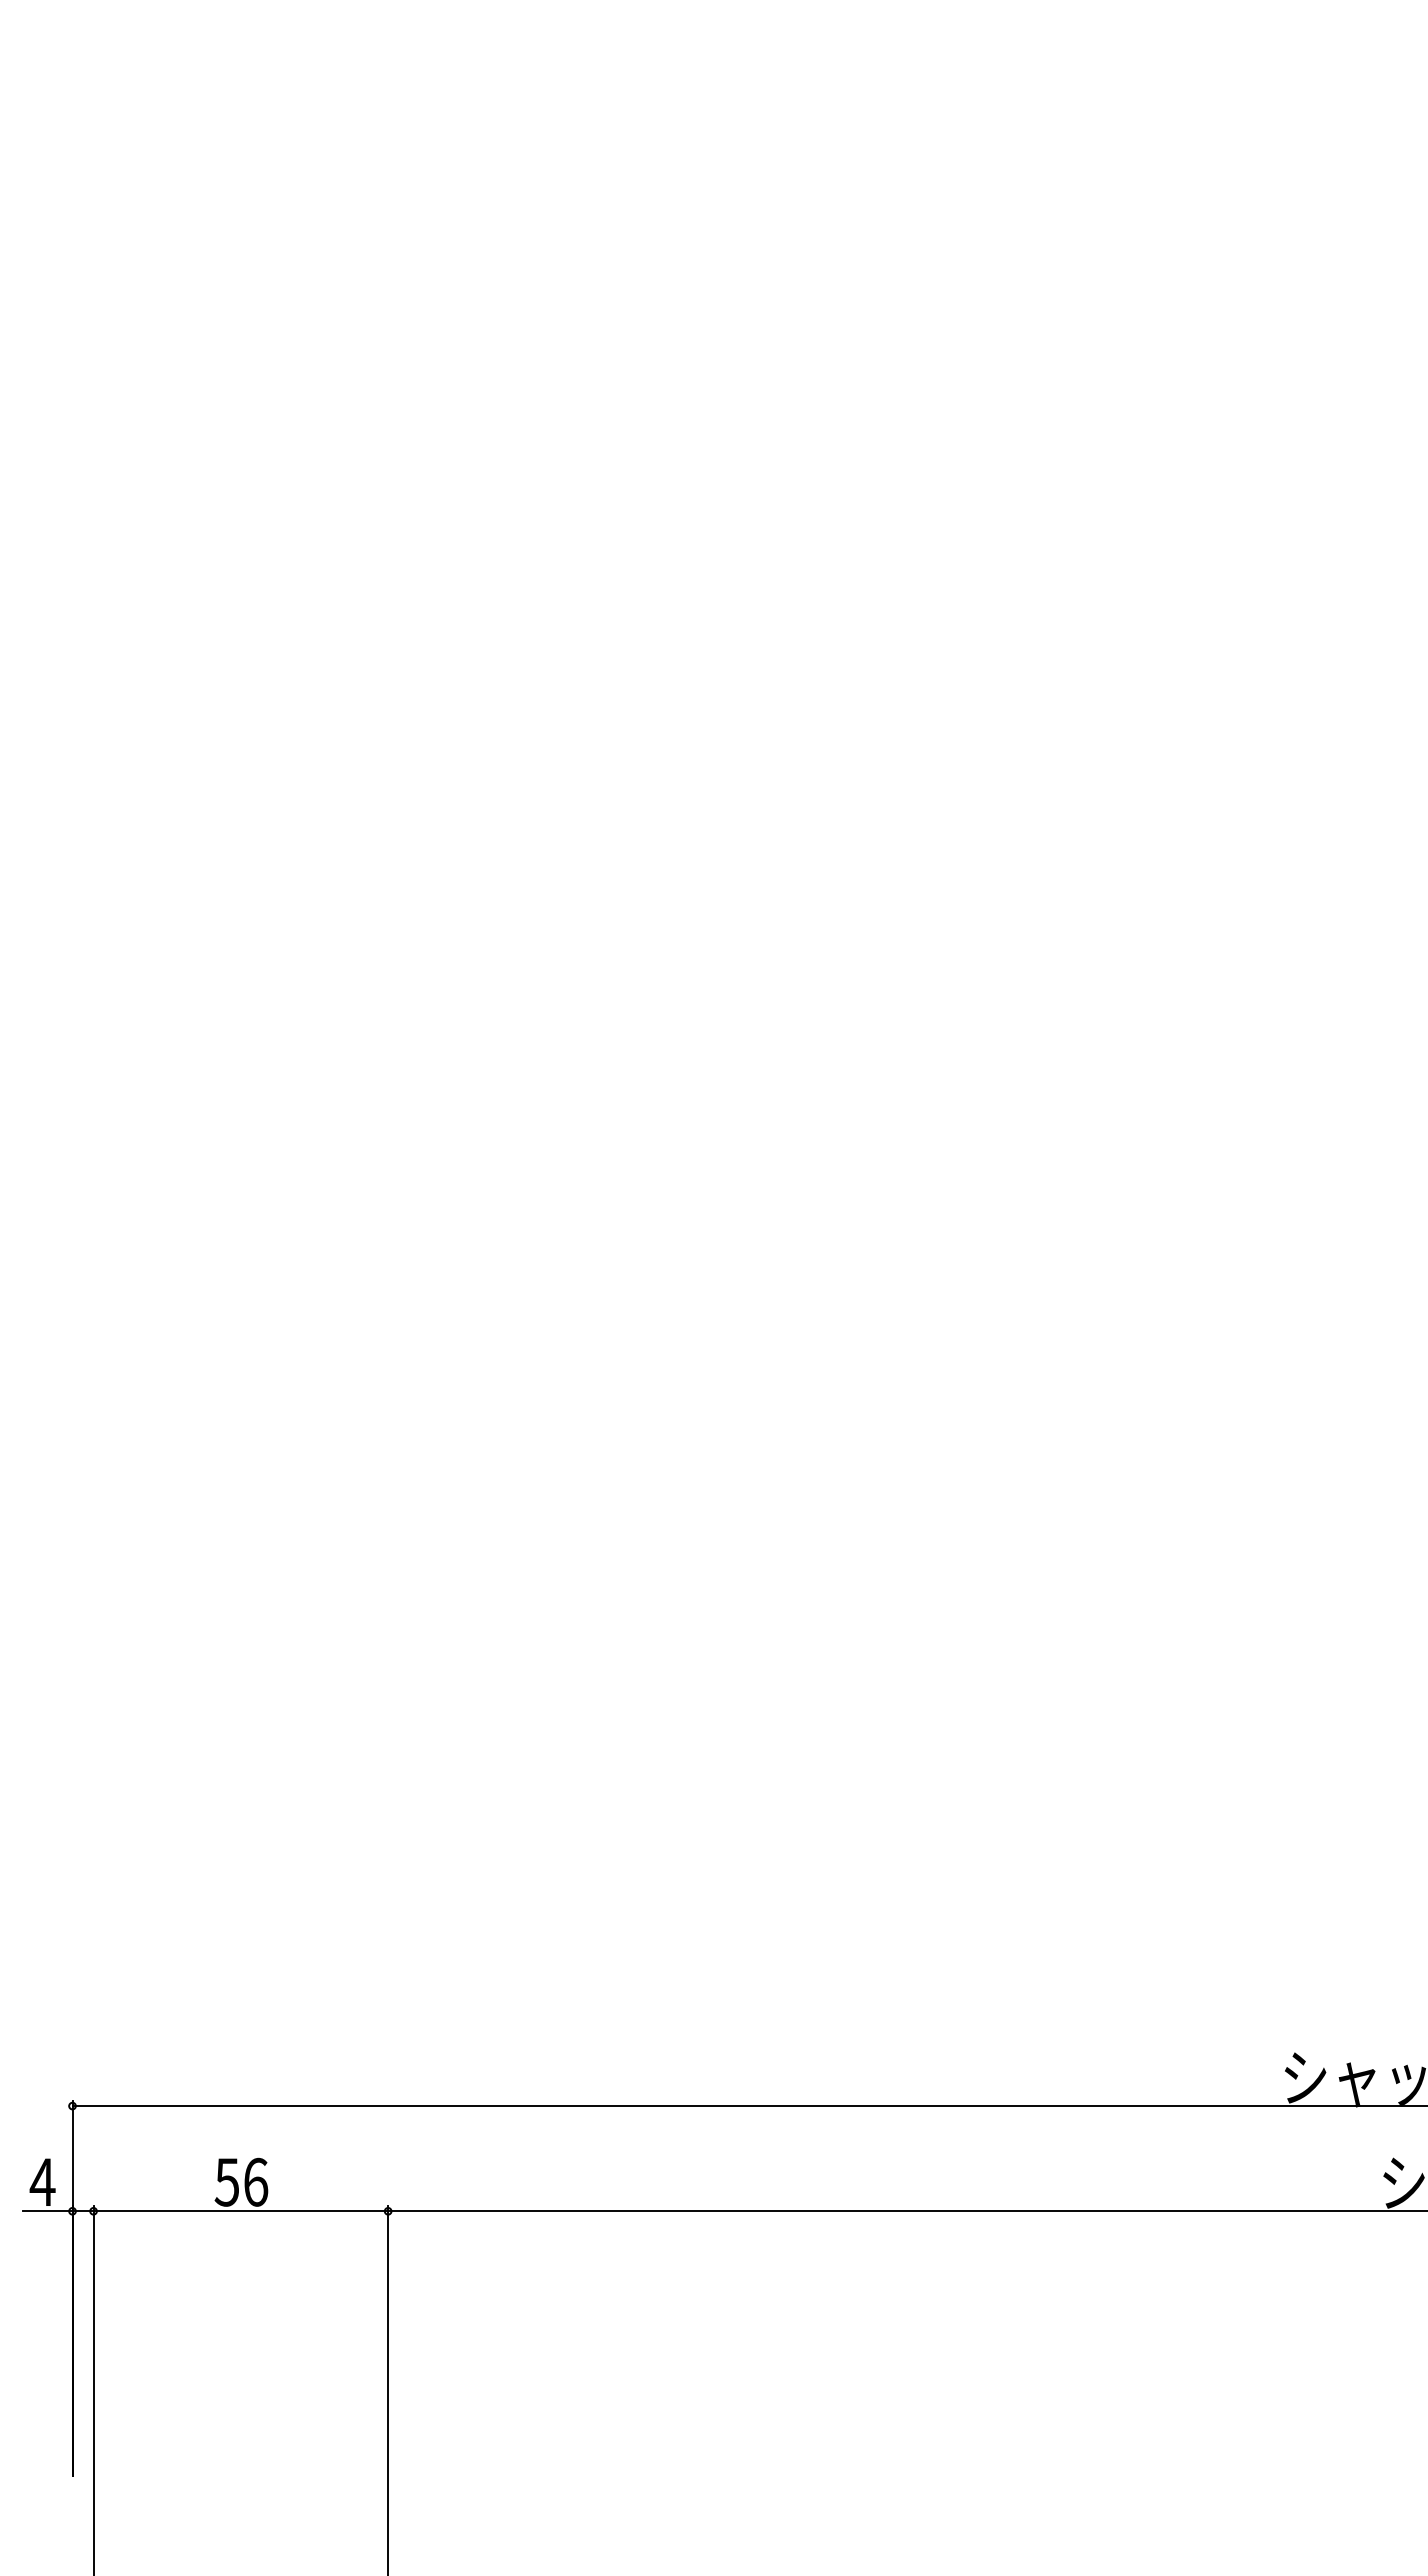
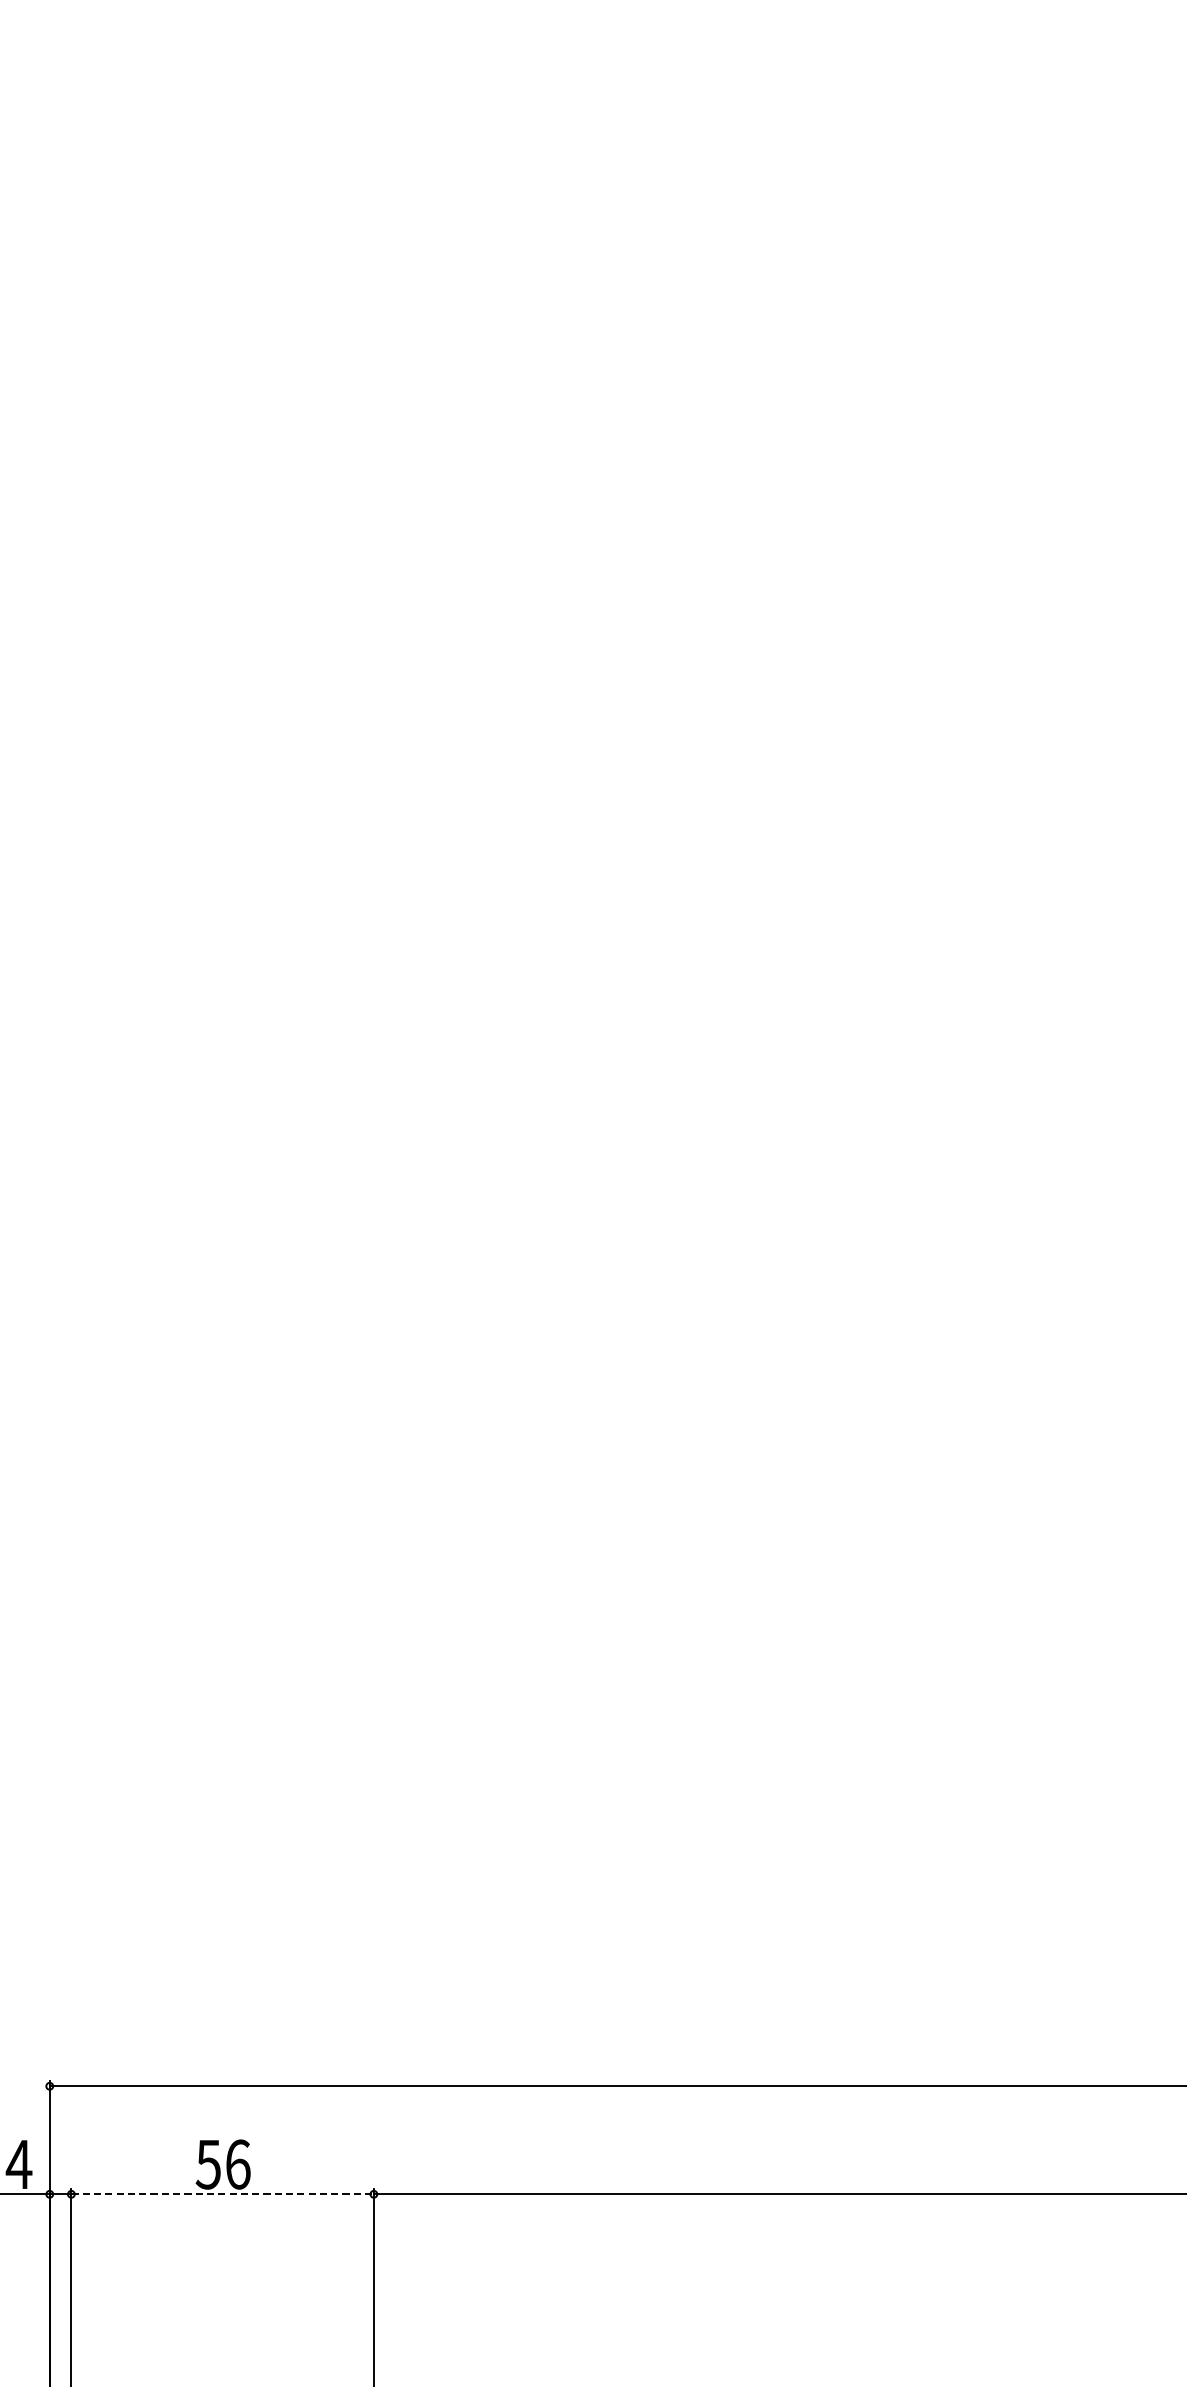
line: (241, 2211) -> (223, 2194), solid -> dashed

